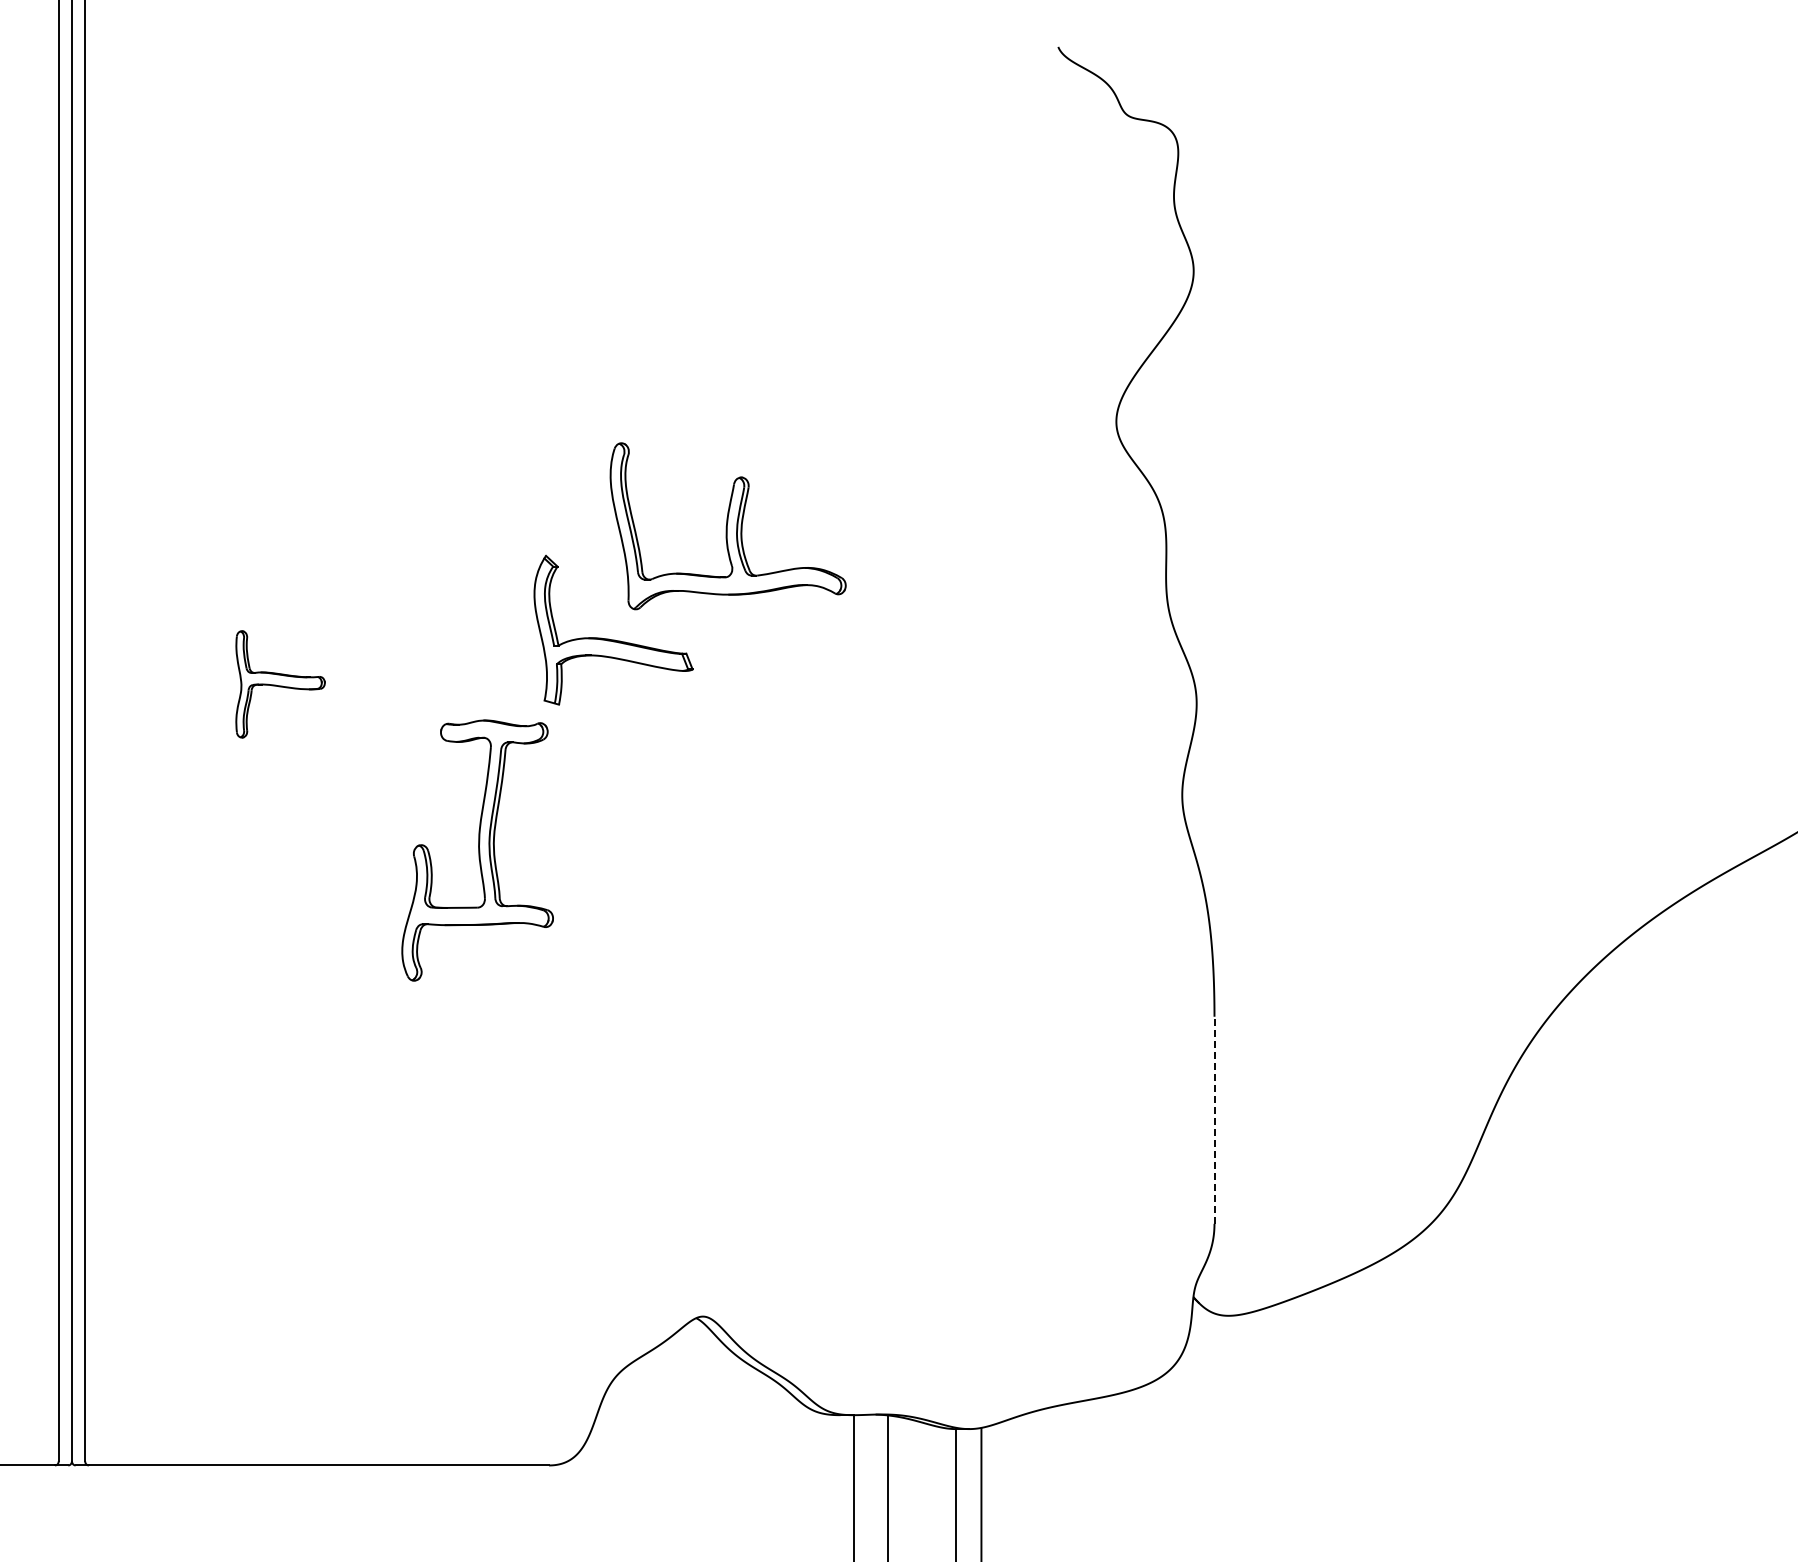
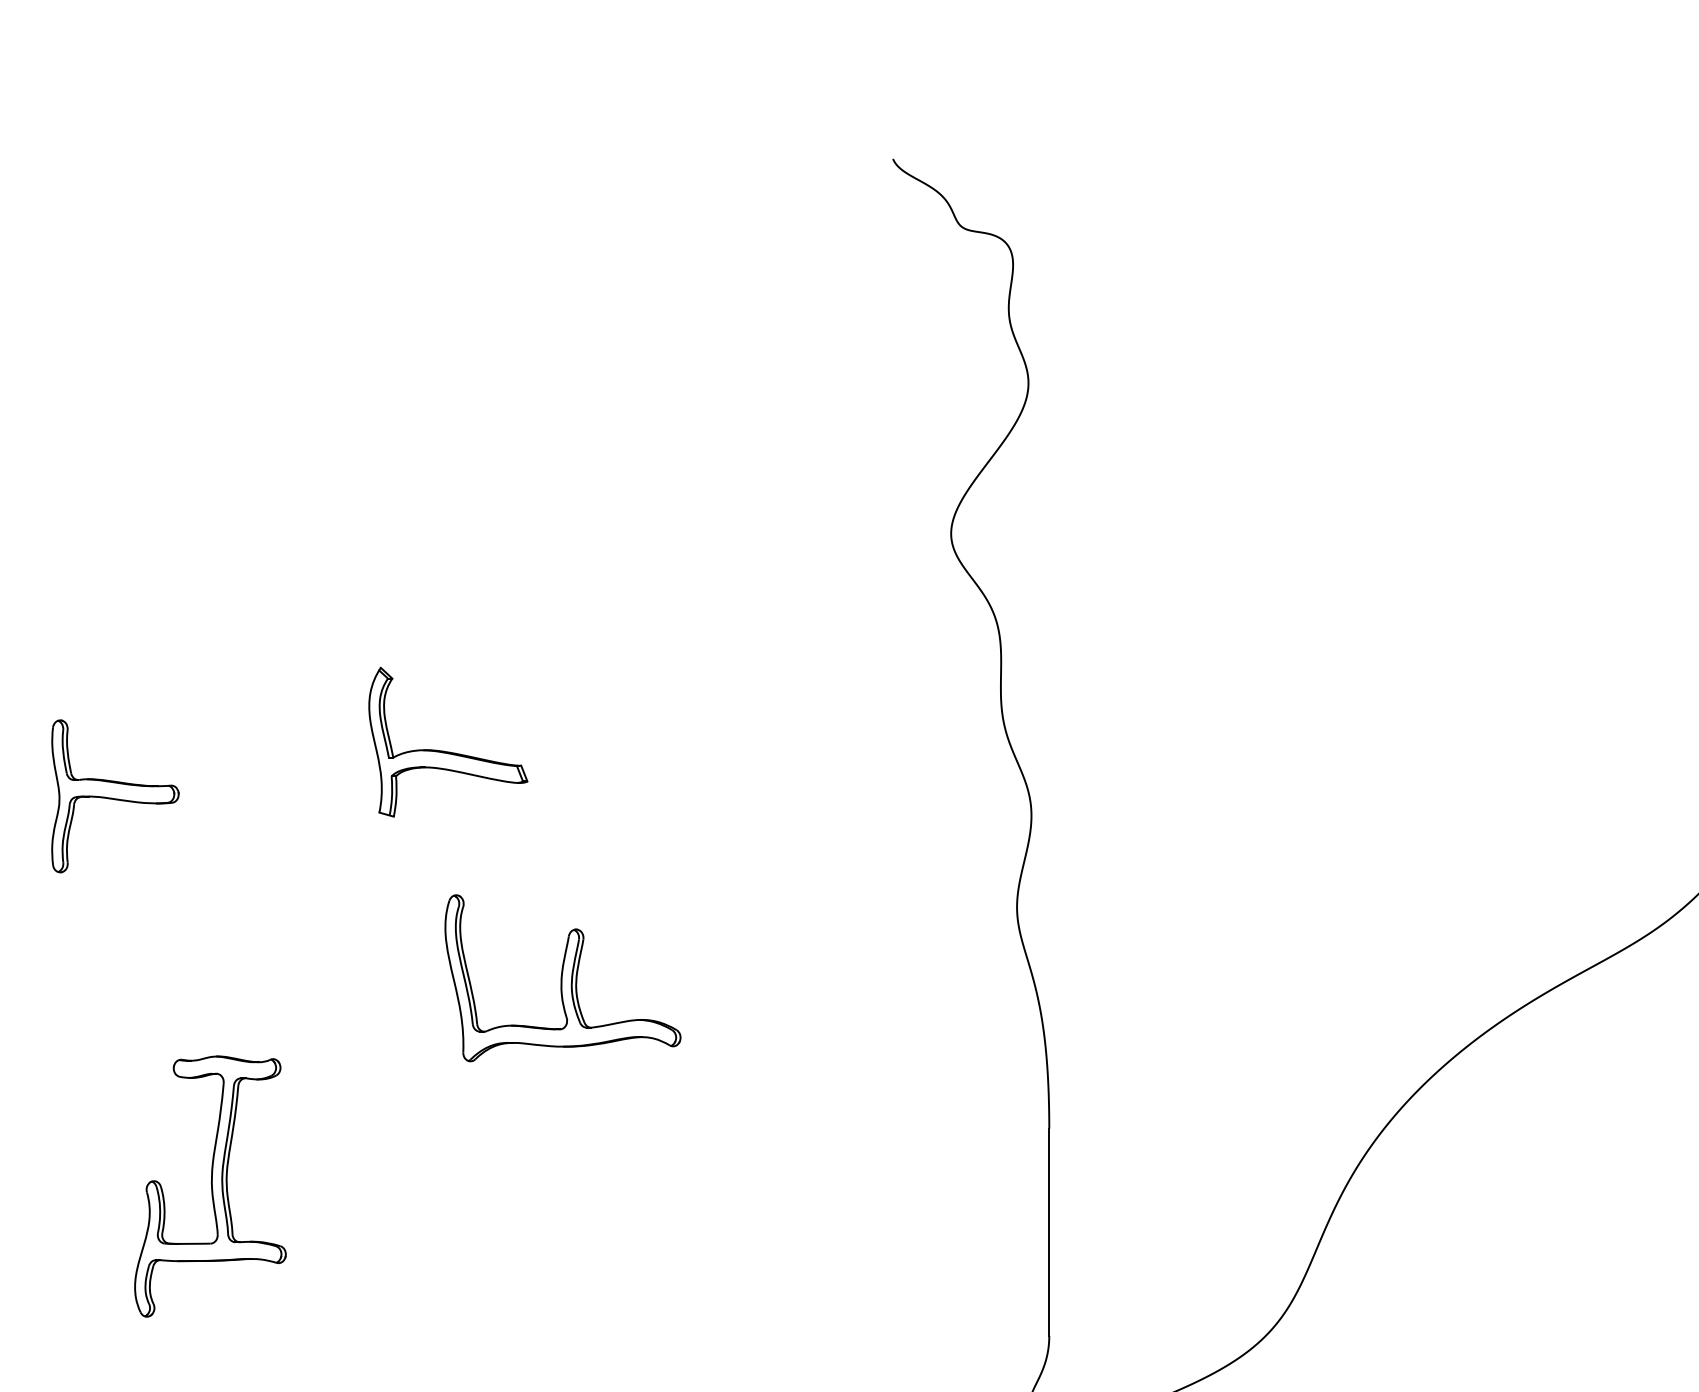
part: (727, 526) -> (562, 978), moved
part: (280, 684) -> (115, 796), size x1.43
part: (477, 850) -> (210, 1186), moved
line: (1214, 1120) -> (1049, 1232), dashed -> solid

